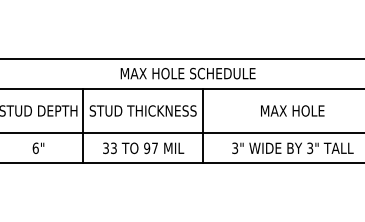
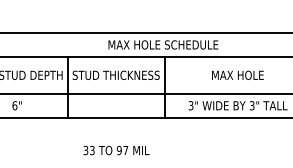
text: (187, 73) -> (162, 44), moved
text: (38, 147) -> (17, 105), moved
text: (143, 148) -> (116, 150), moved

